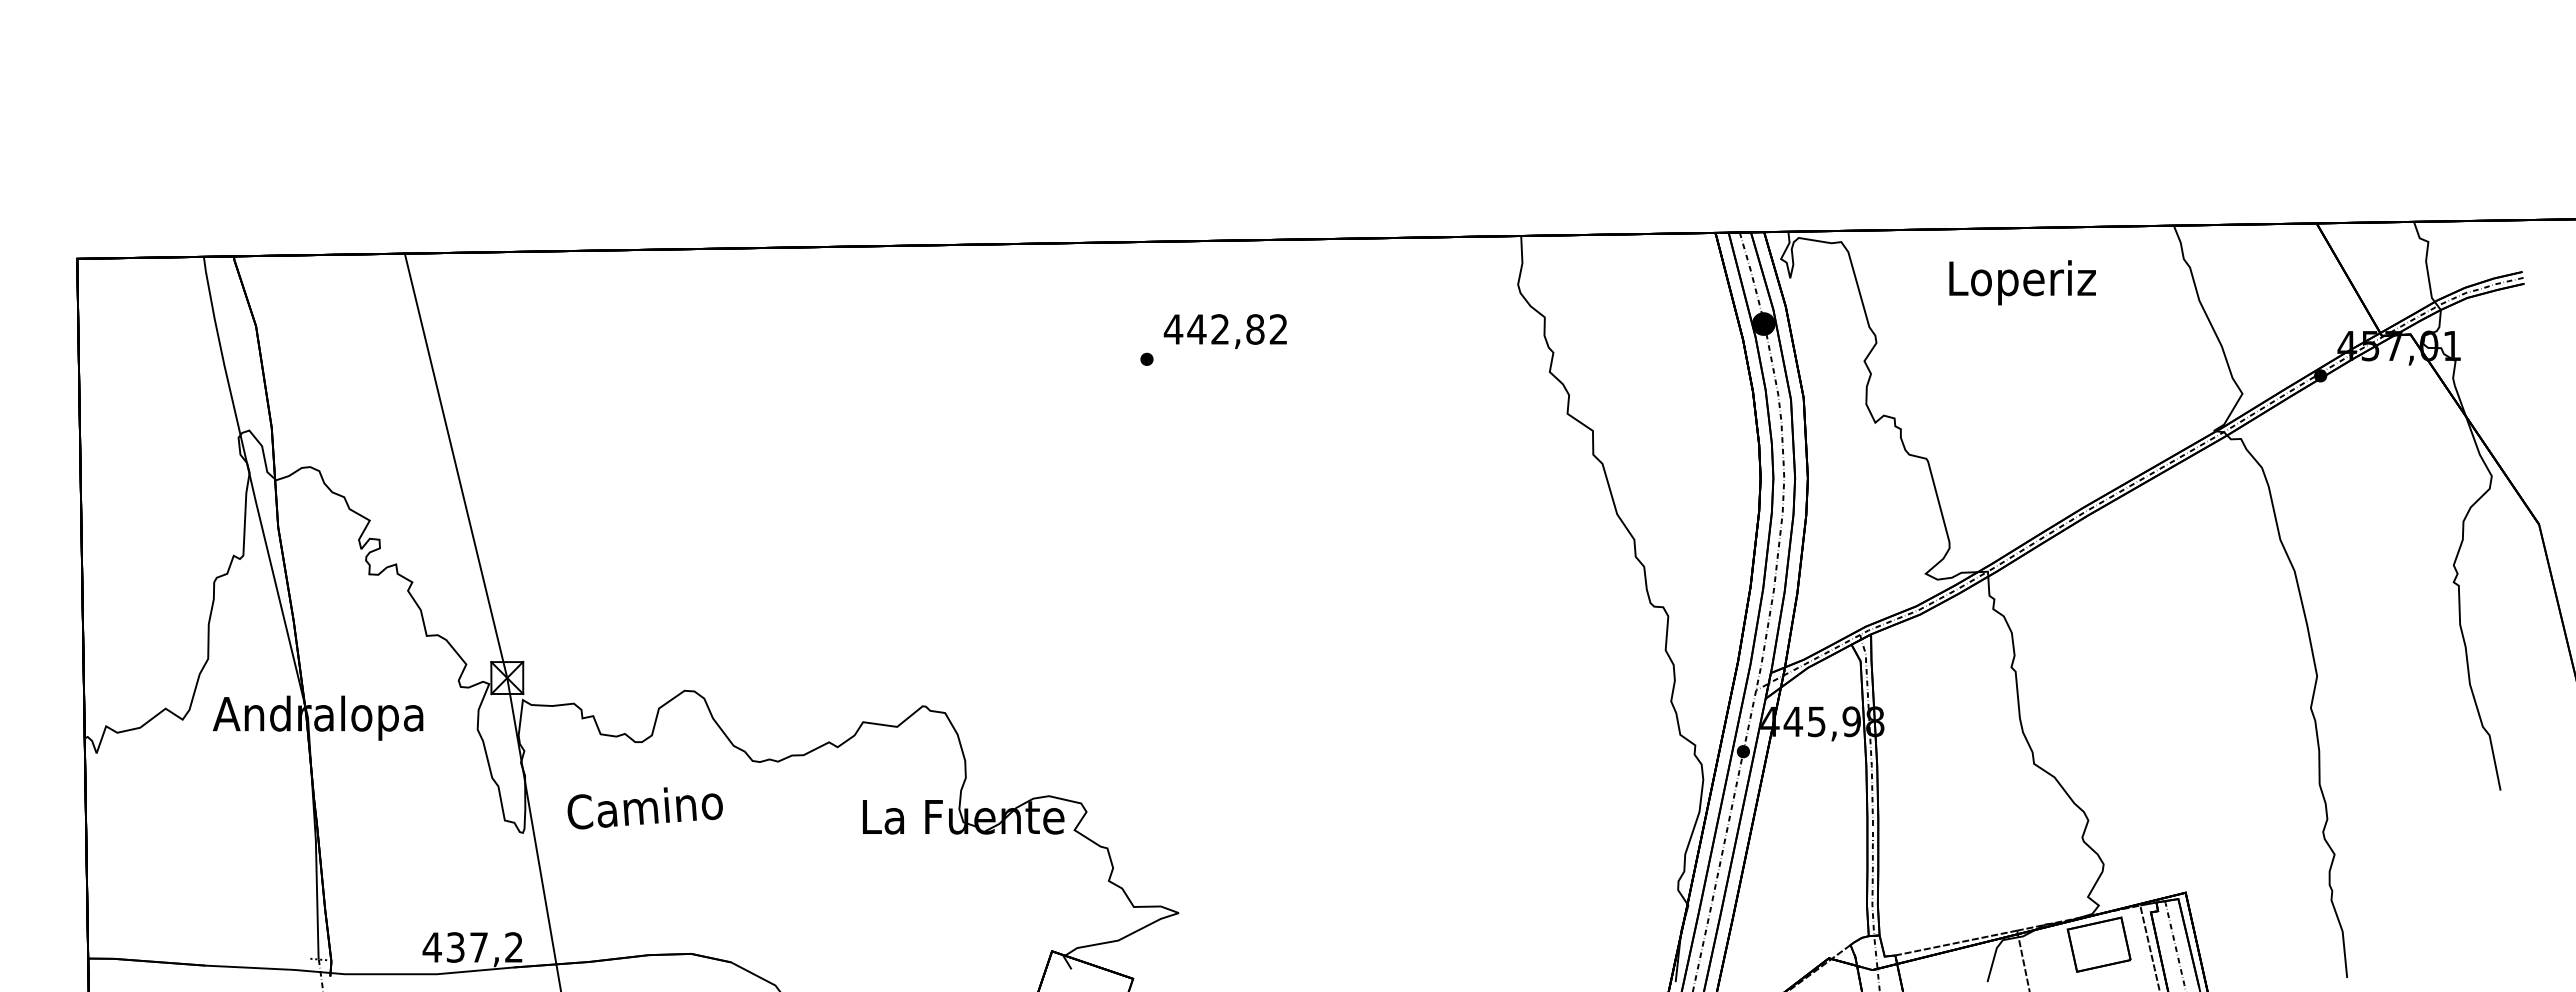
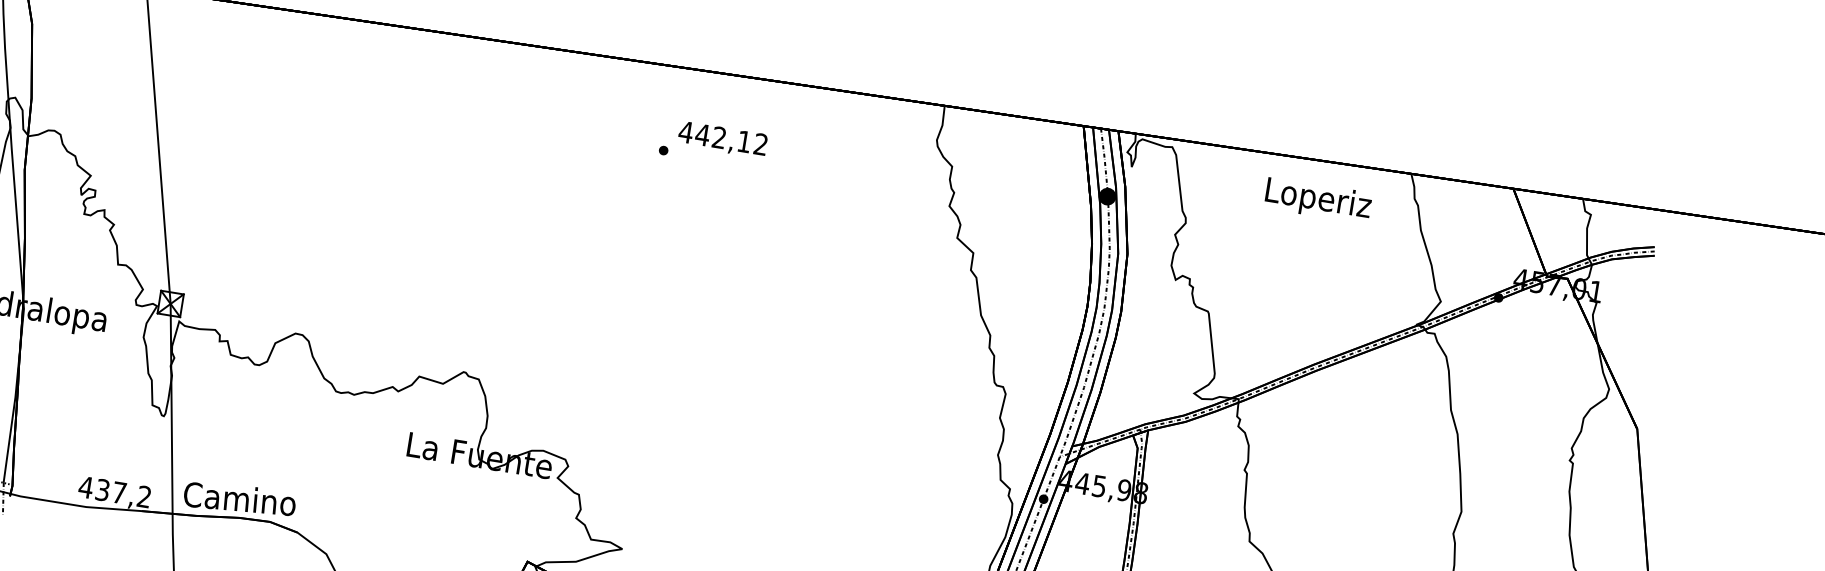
text: (2022, 282) -> (1318, 200), moved
text: (1255, 329) -> (744, 141), 442,82 -> 442,12
text: (644, 808) -> (239, 499), moved

